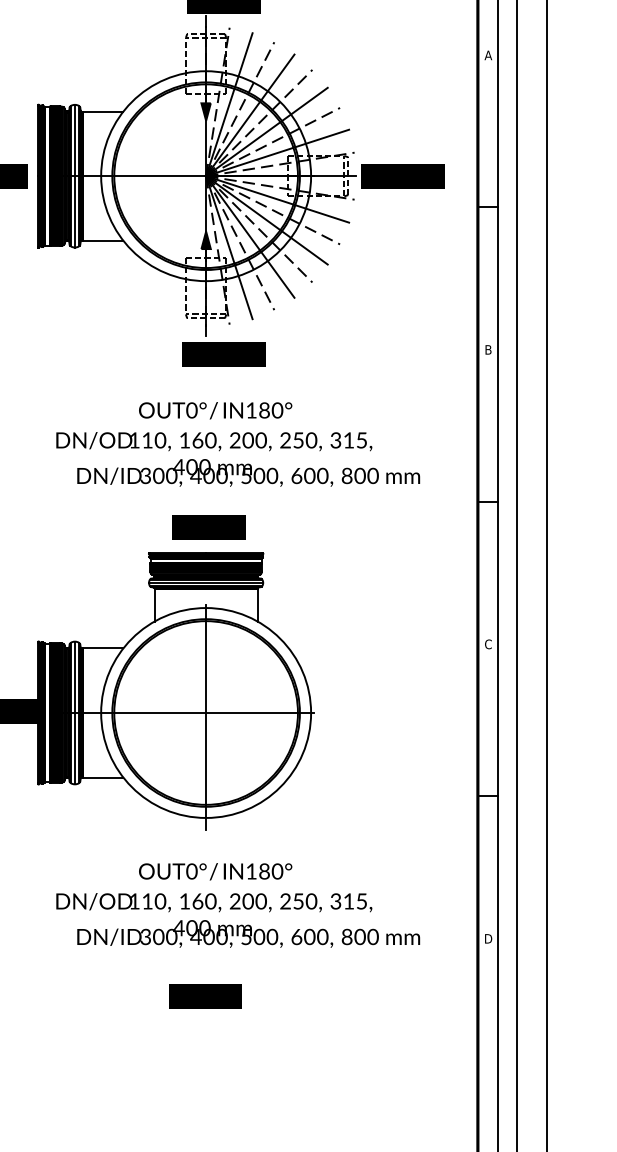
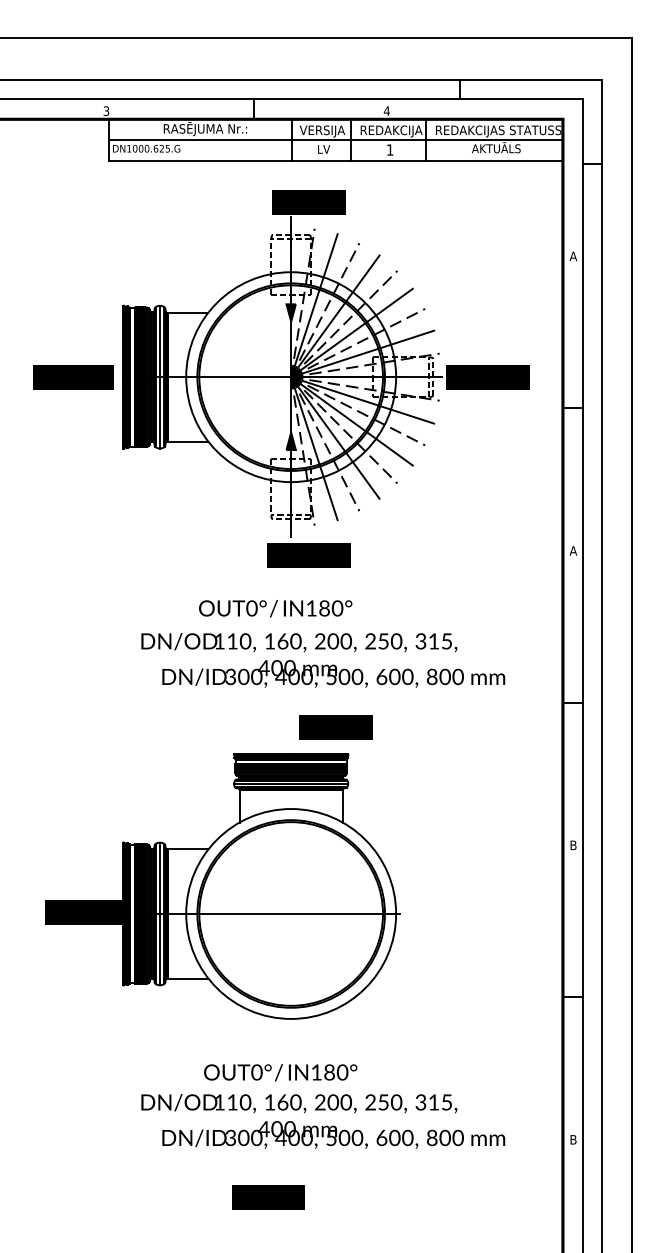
text: (488, 349) -> (573, 550), B -> A
text: (215, 410) -> (275, 608), moved
text: (208, 527) -> (335, 727), moved
text: (488, 644) -> (573, 845), C -> B
line: (206, 717) -> (291, 918), removed
text: (215, 871) -> (280, 1072), moved
text: (488, 938) -> (573, 1139), D -> B
text: (205, 996) -> (268, 1197), moved

